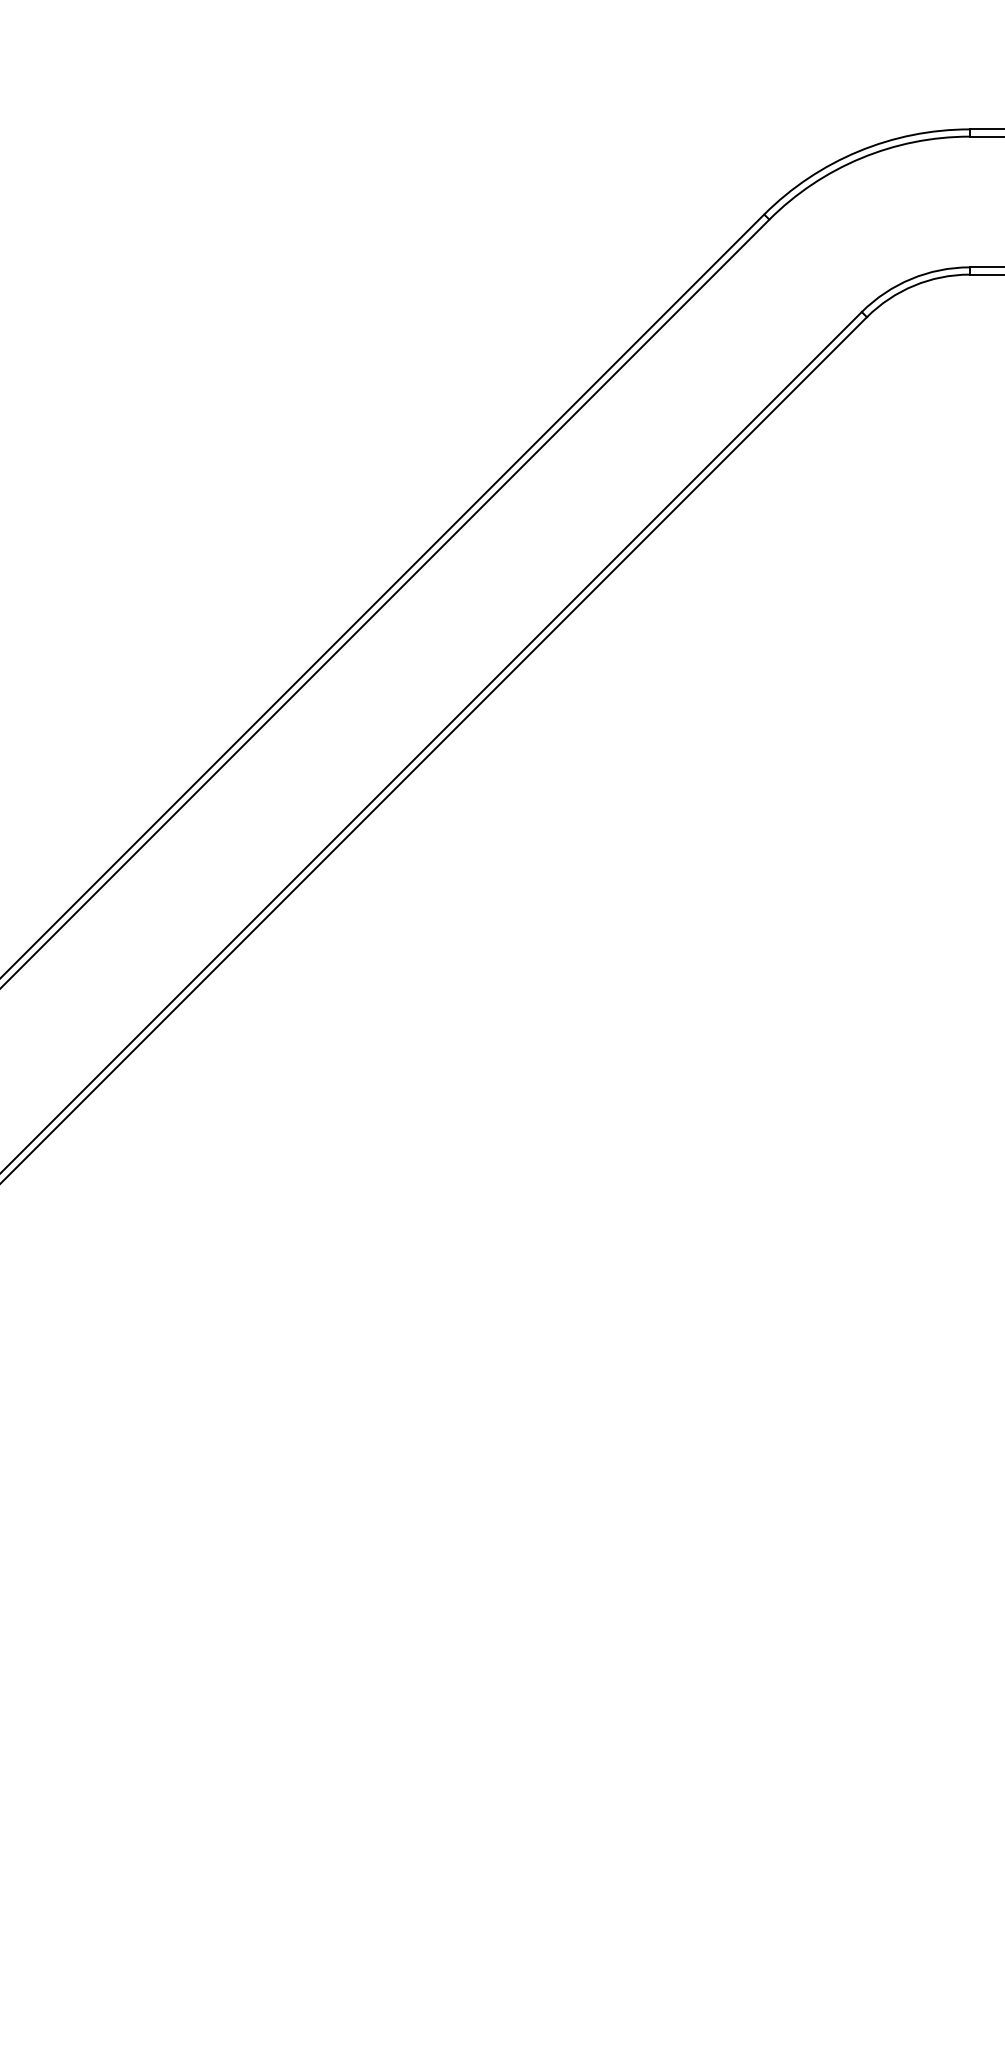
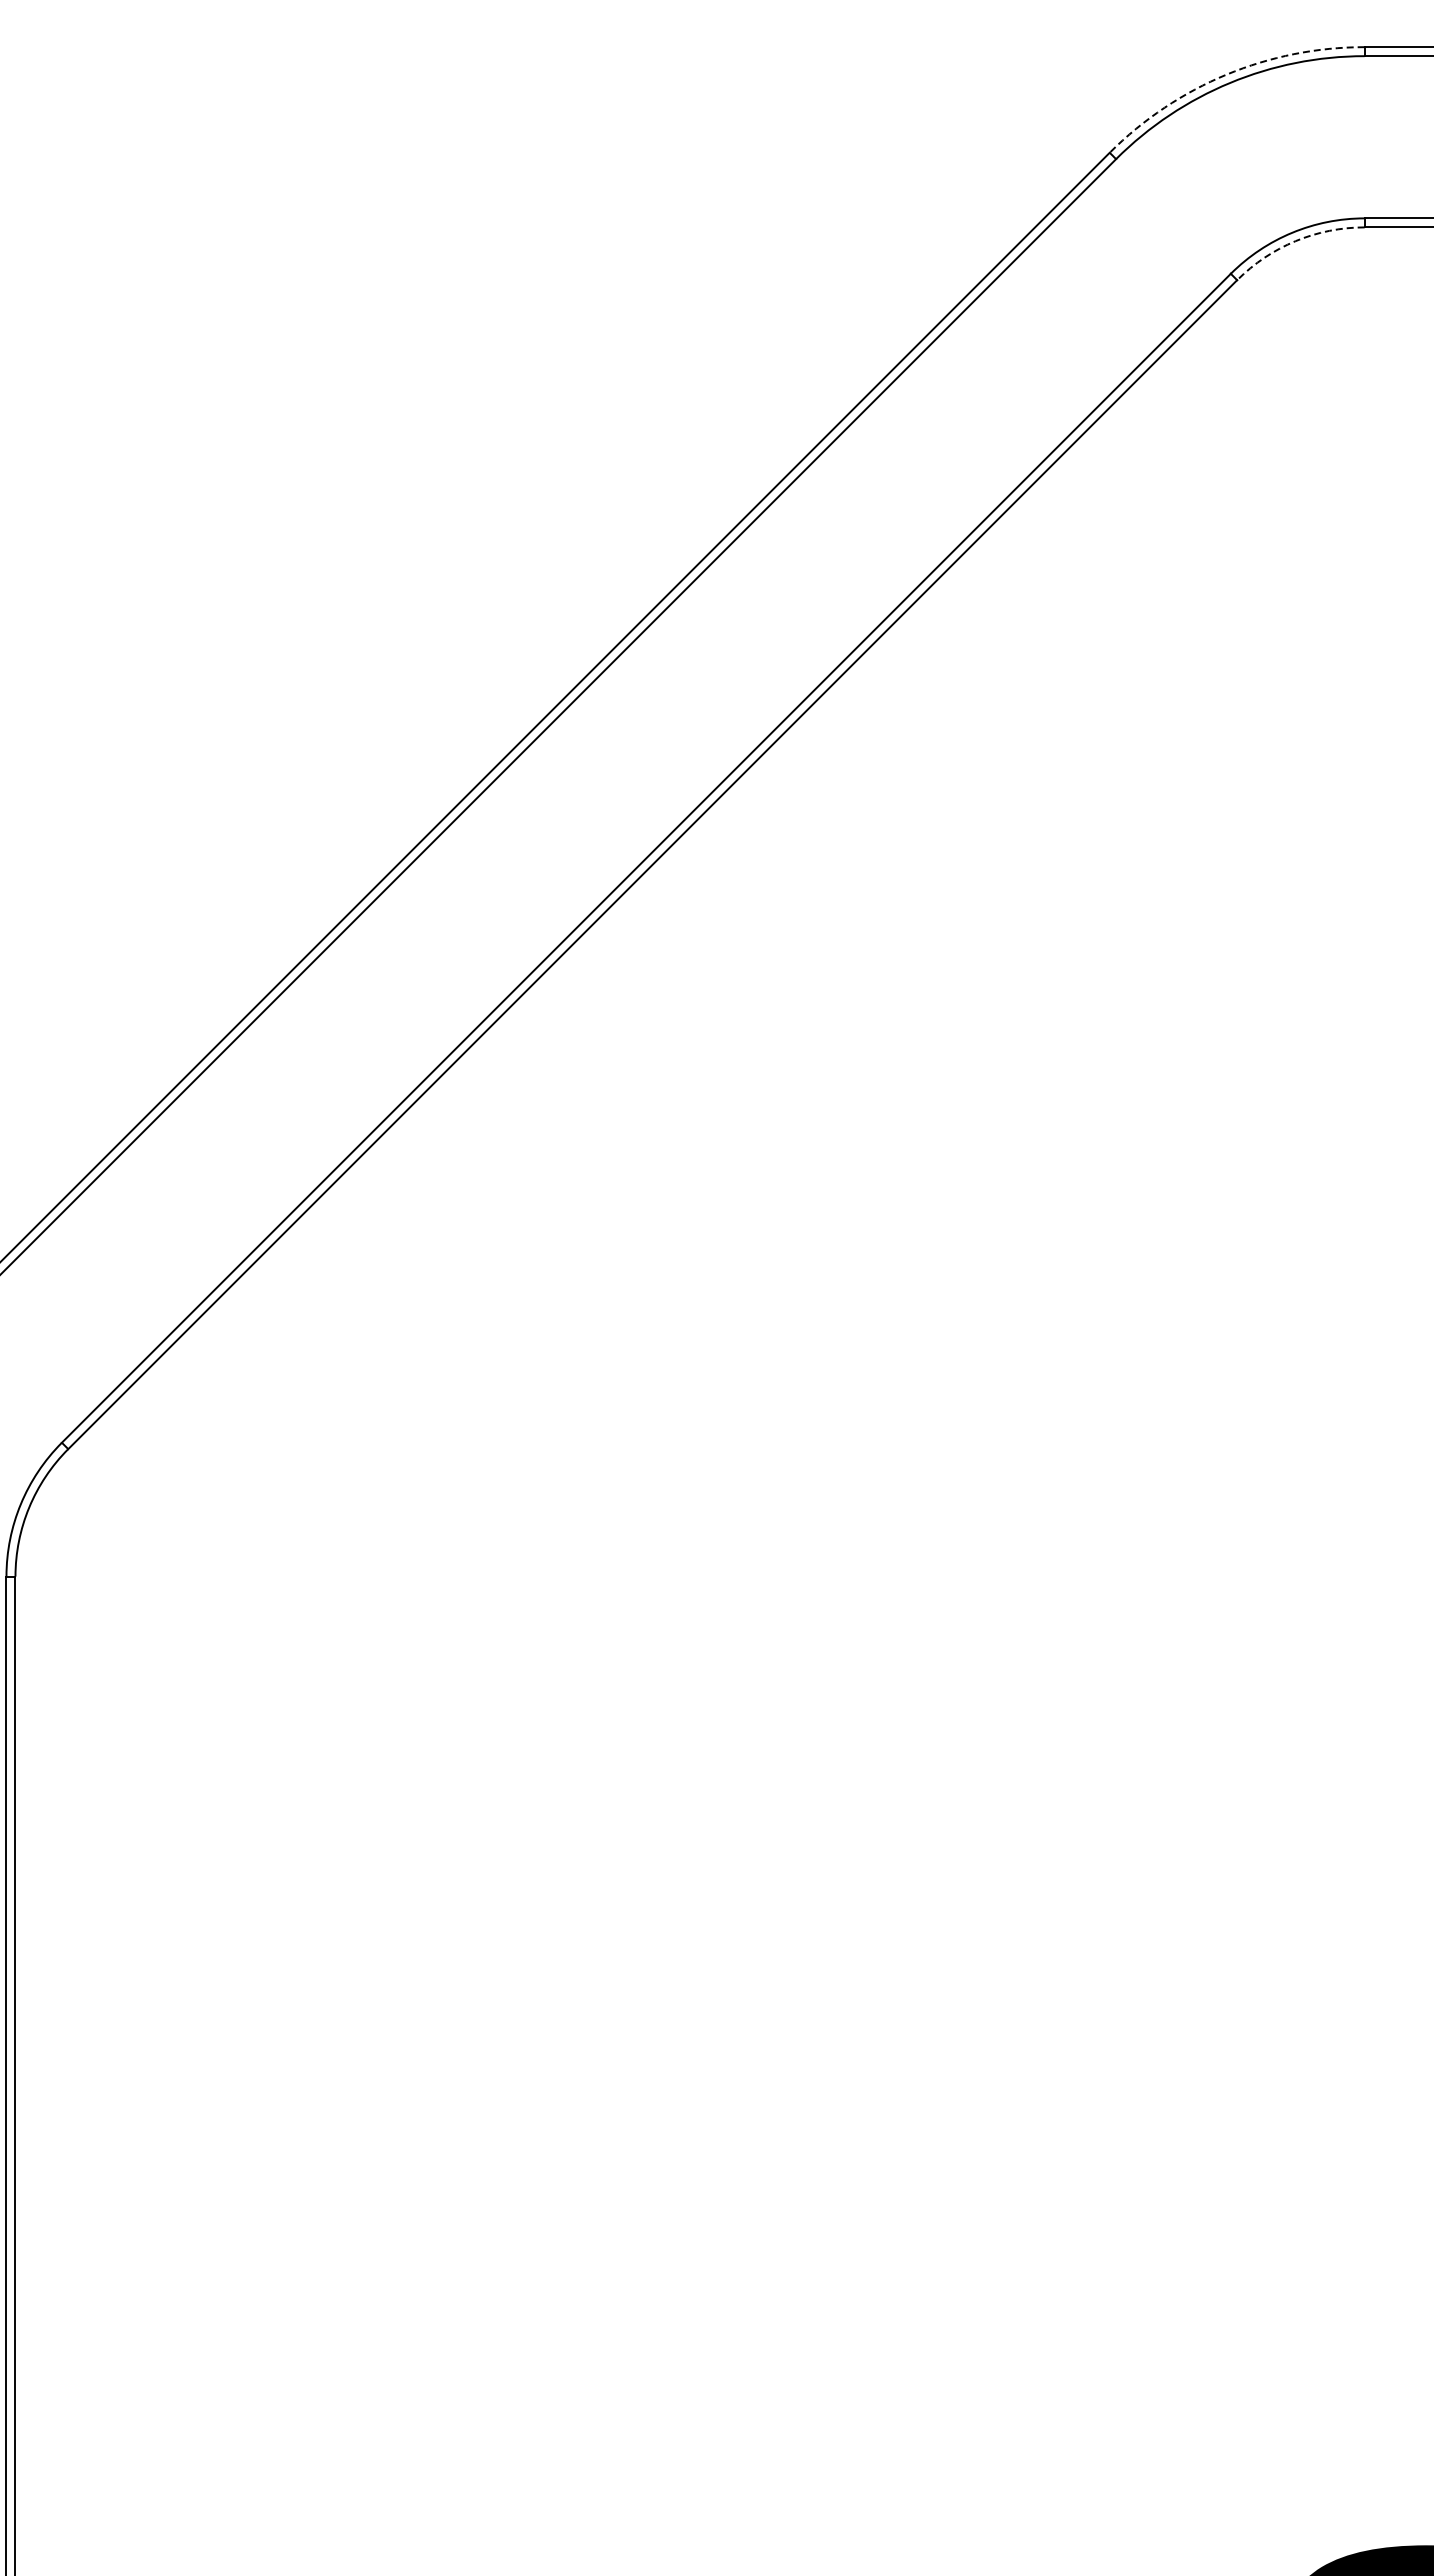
arc: (858, 151) -> (1226, 74), solid -> dashed
arc: (913, 286) -> (1295, 241), solid -> dashed

